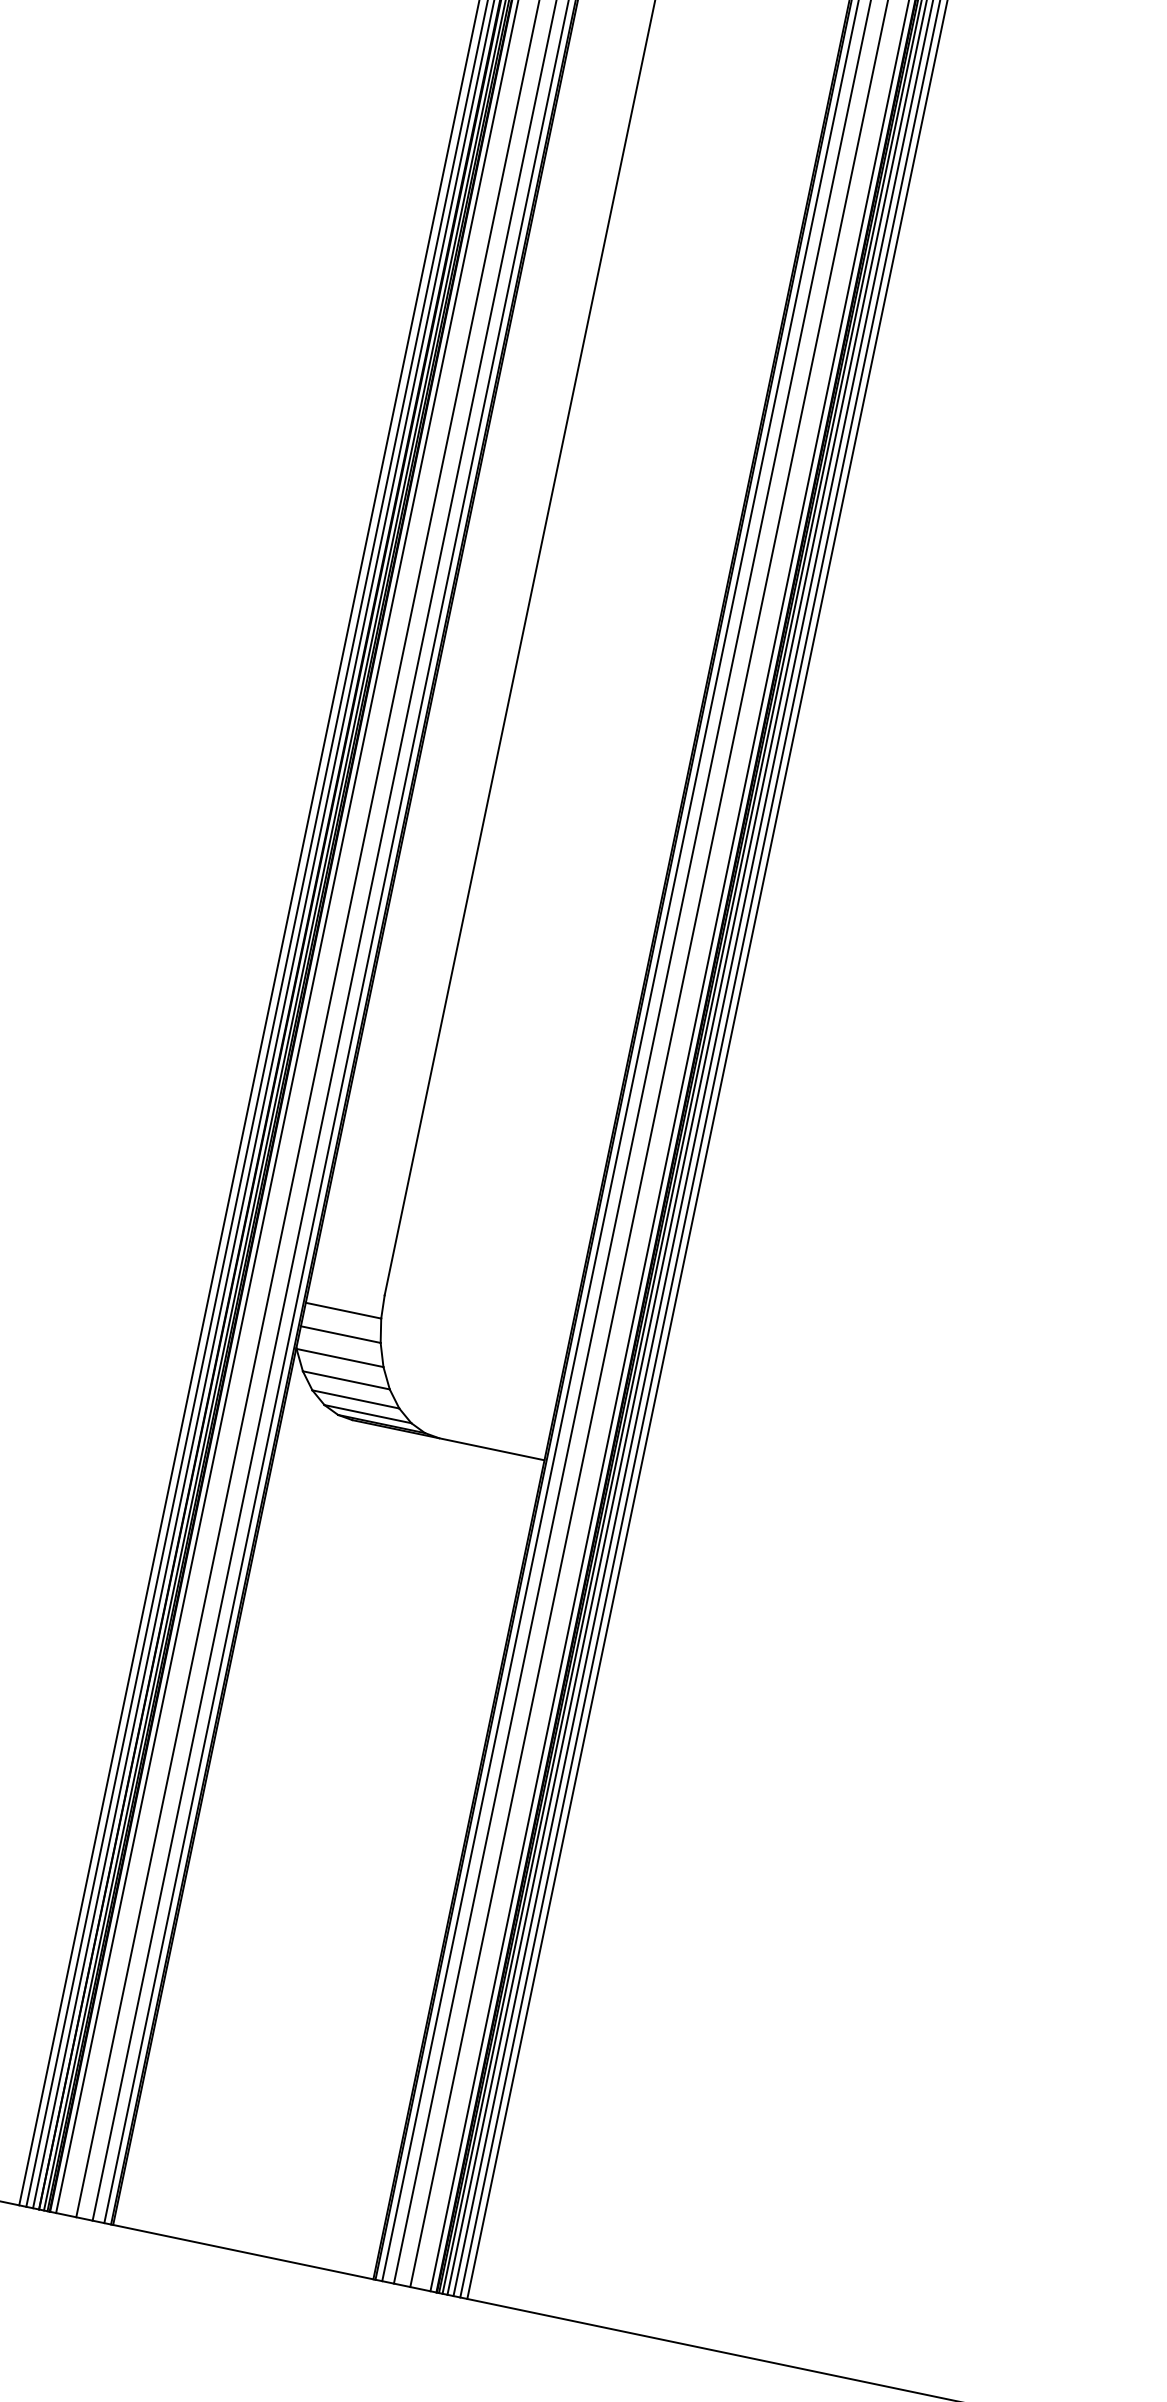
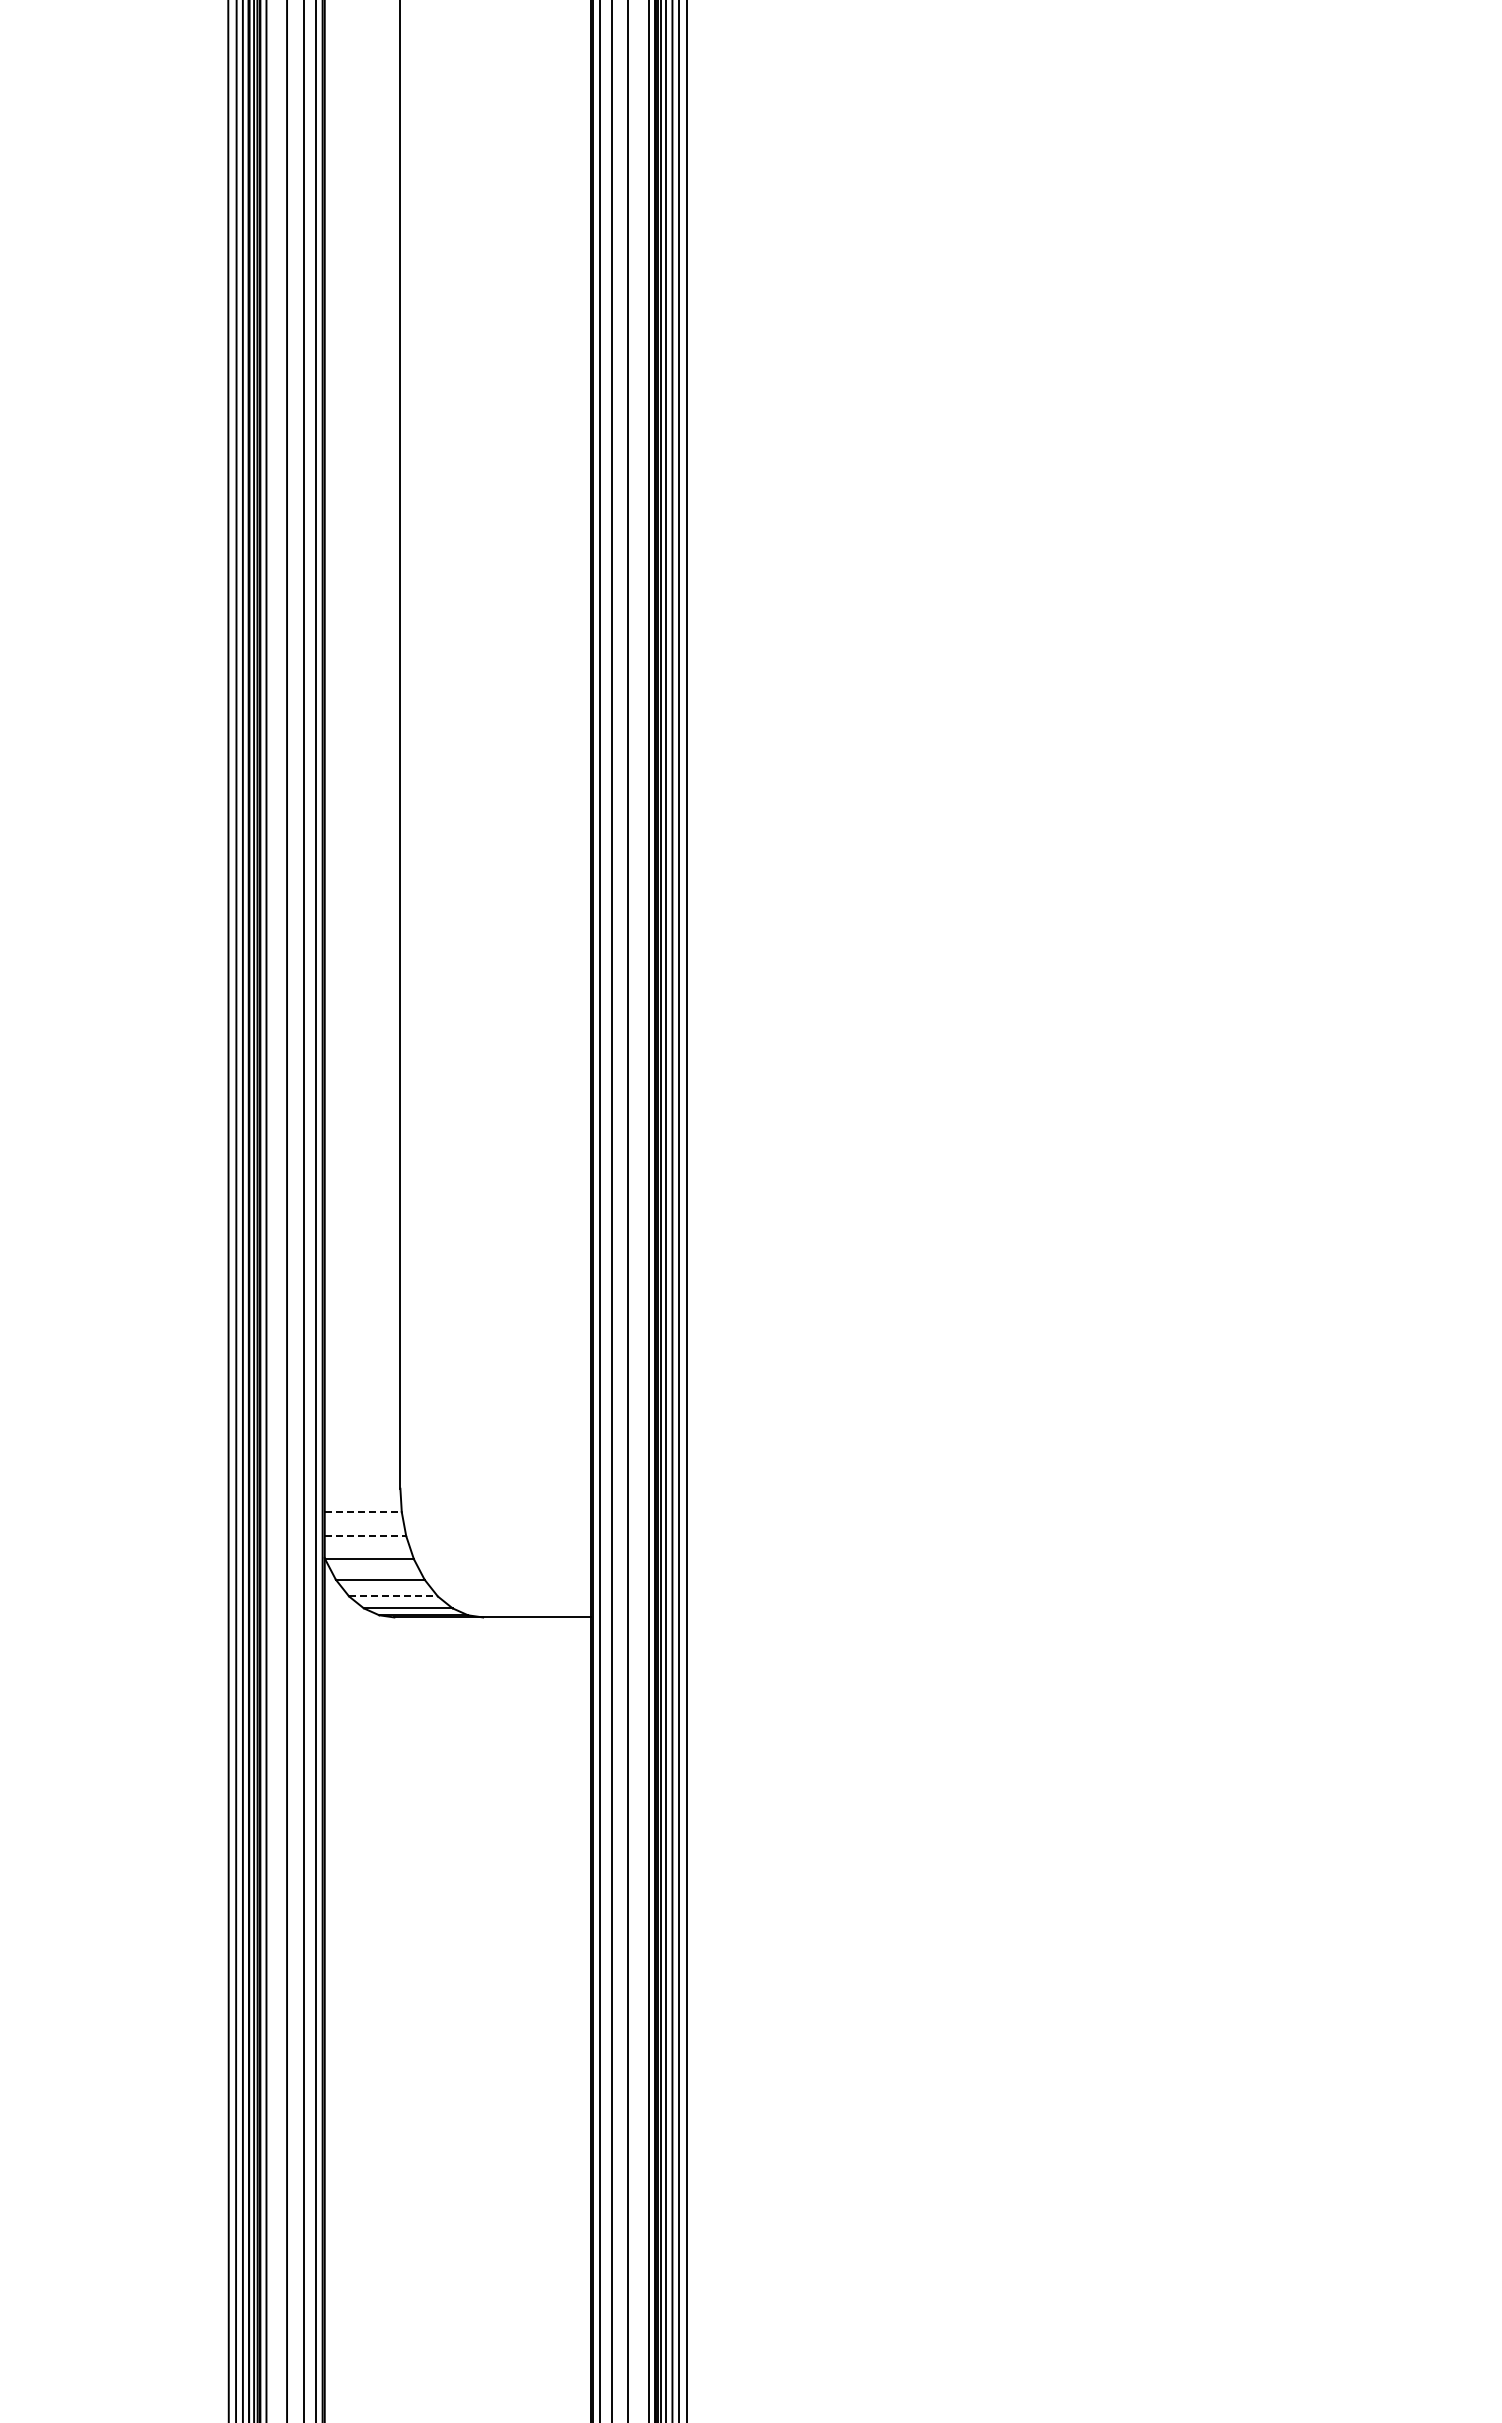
line: (343, 1311) -> (363, 1512), solid -> dashed
line: (340, 1334) -> (365, 1536), solid -> dashed
line: (356, 1399) -> (394, 1596), solid -> dashed

